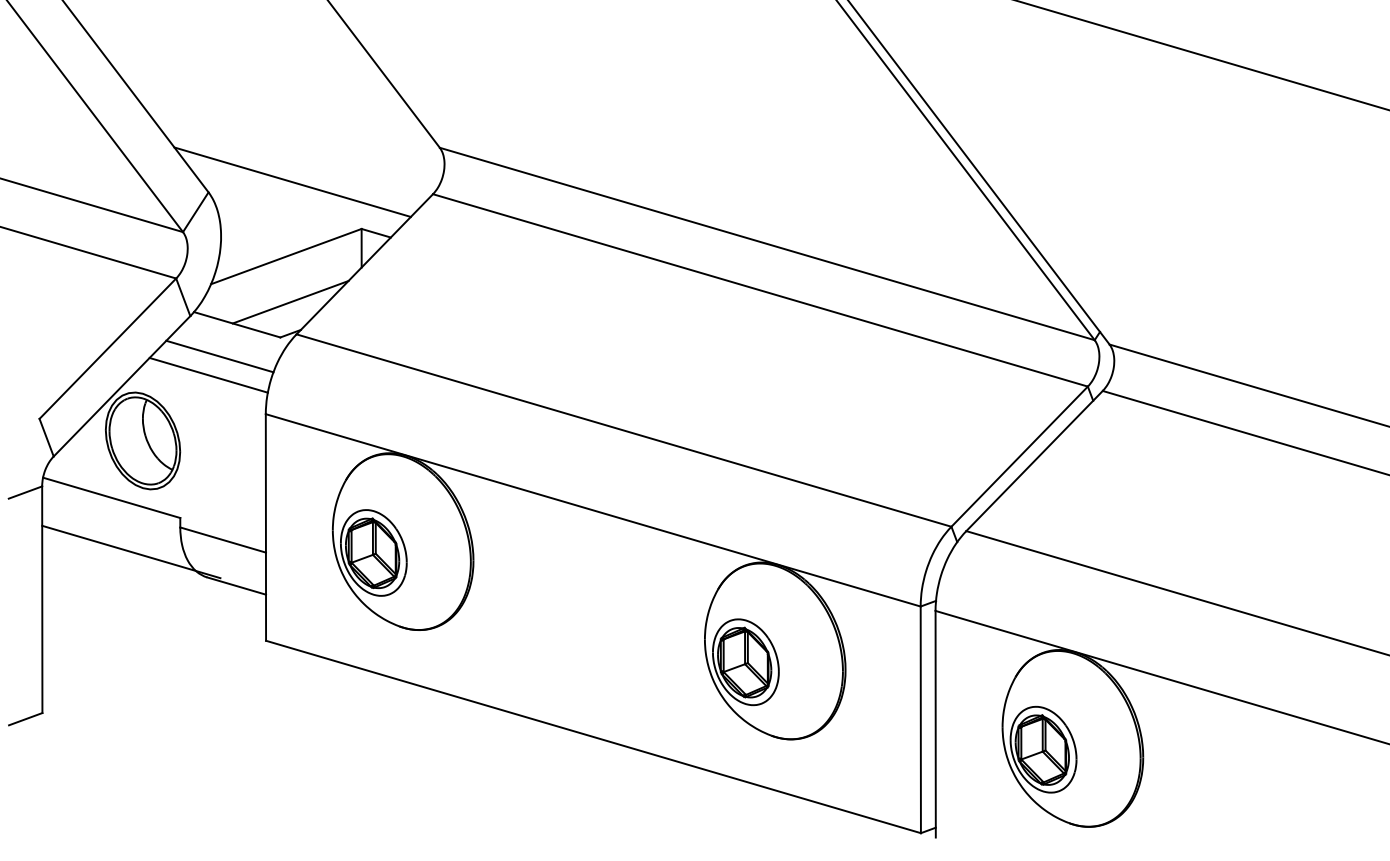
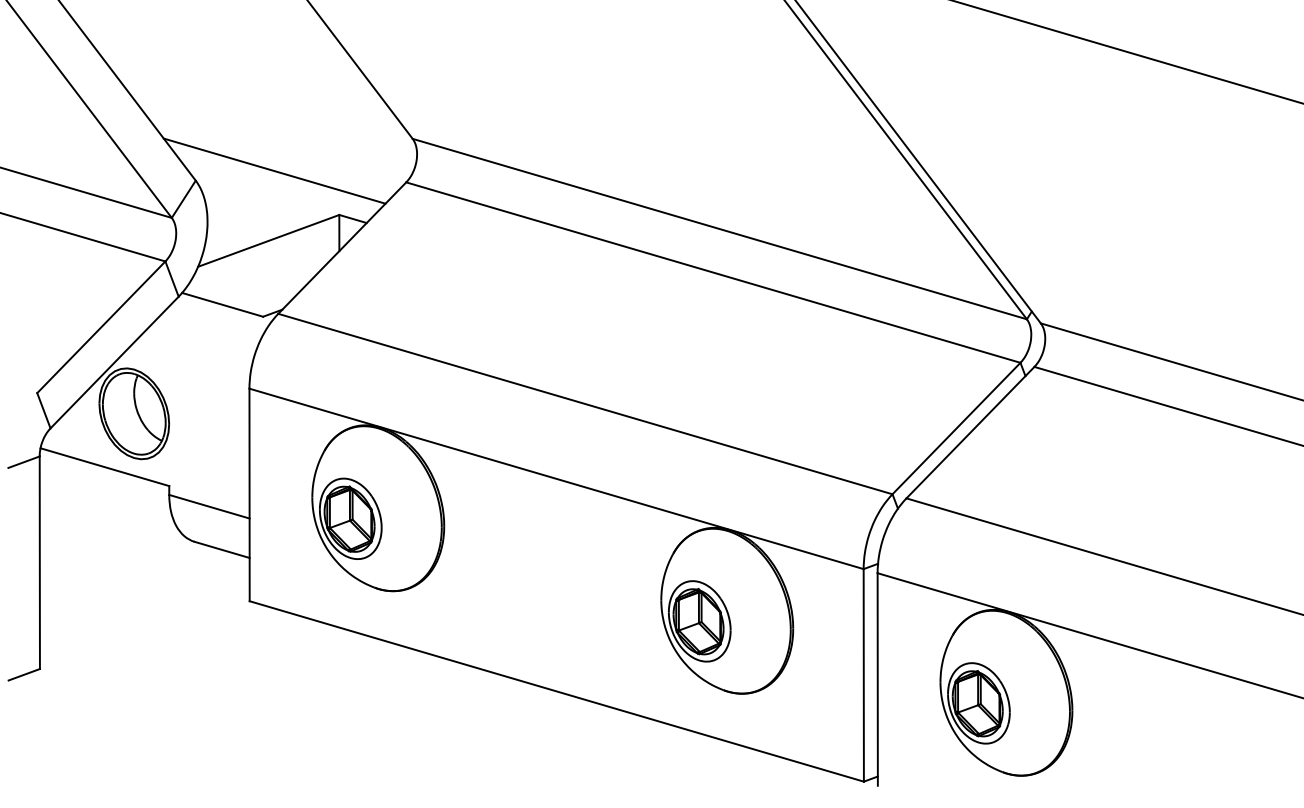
line: (290, 302) -> (272, 283), removed
line: (219, 356) -> (206, 334), removed
line: (208, 374) -> (195, 351), removed
line: (131, 551) -> (123, 517), removed

